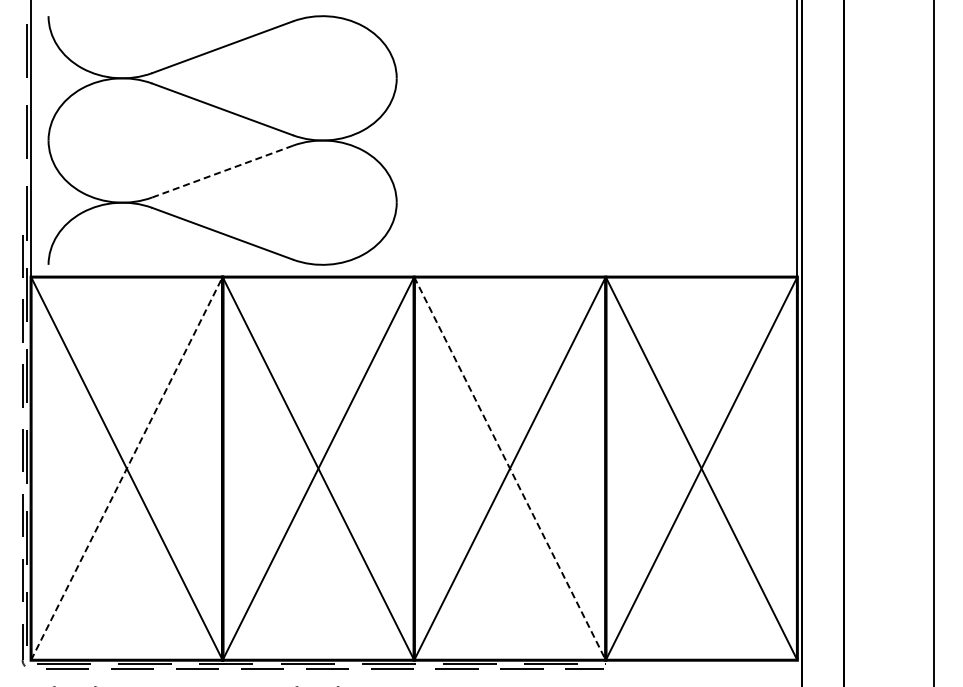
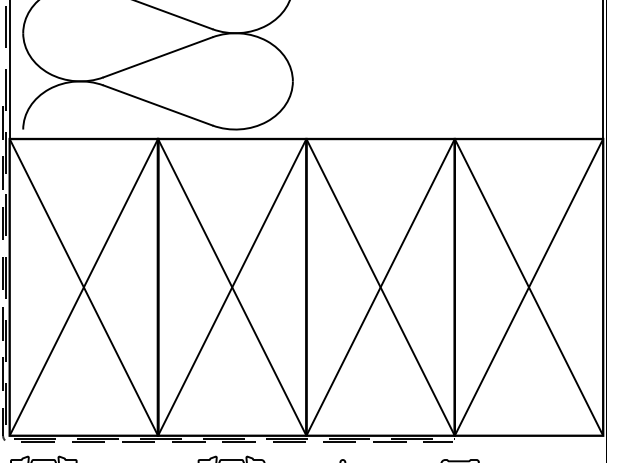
line: (222, 171) -> (157, 57), dashed -> solid
line: (127, 468) -> (84, 287), dashed -> solid
line: (510, 469) -> (380, 288), dashed -> solid

